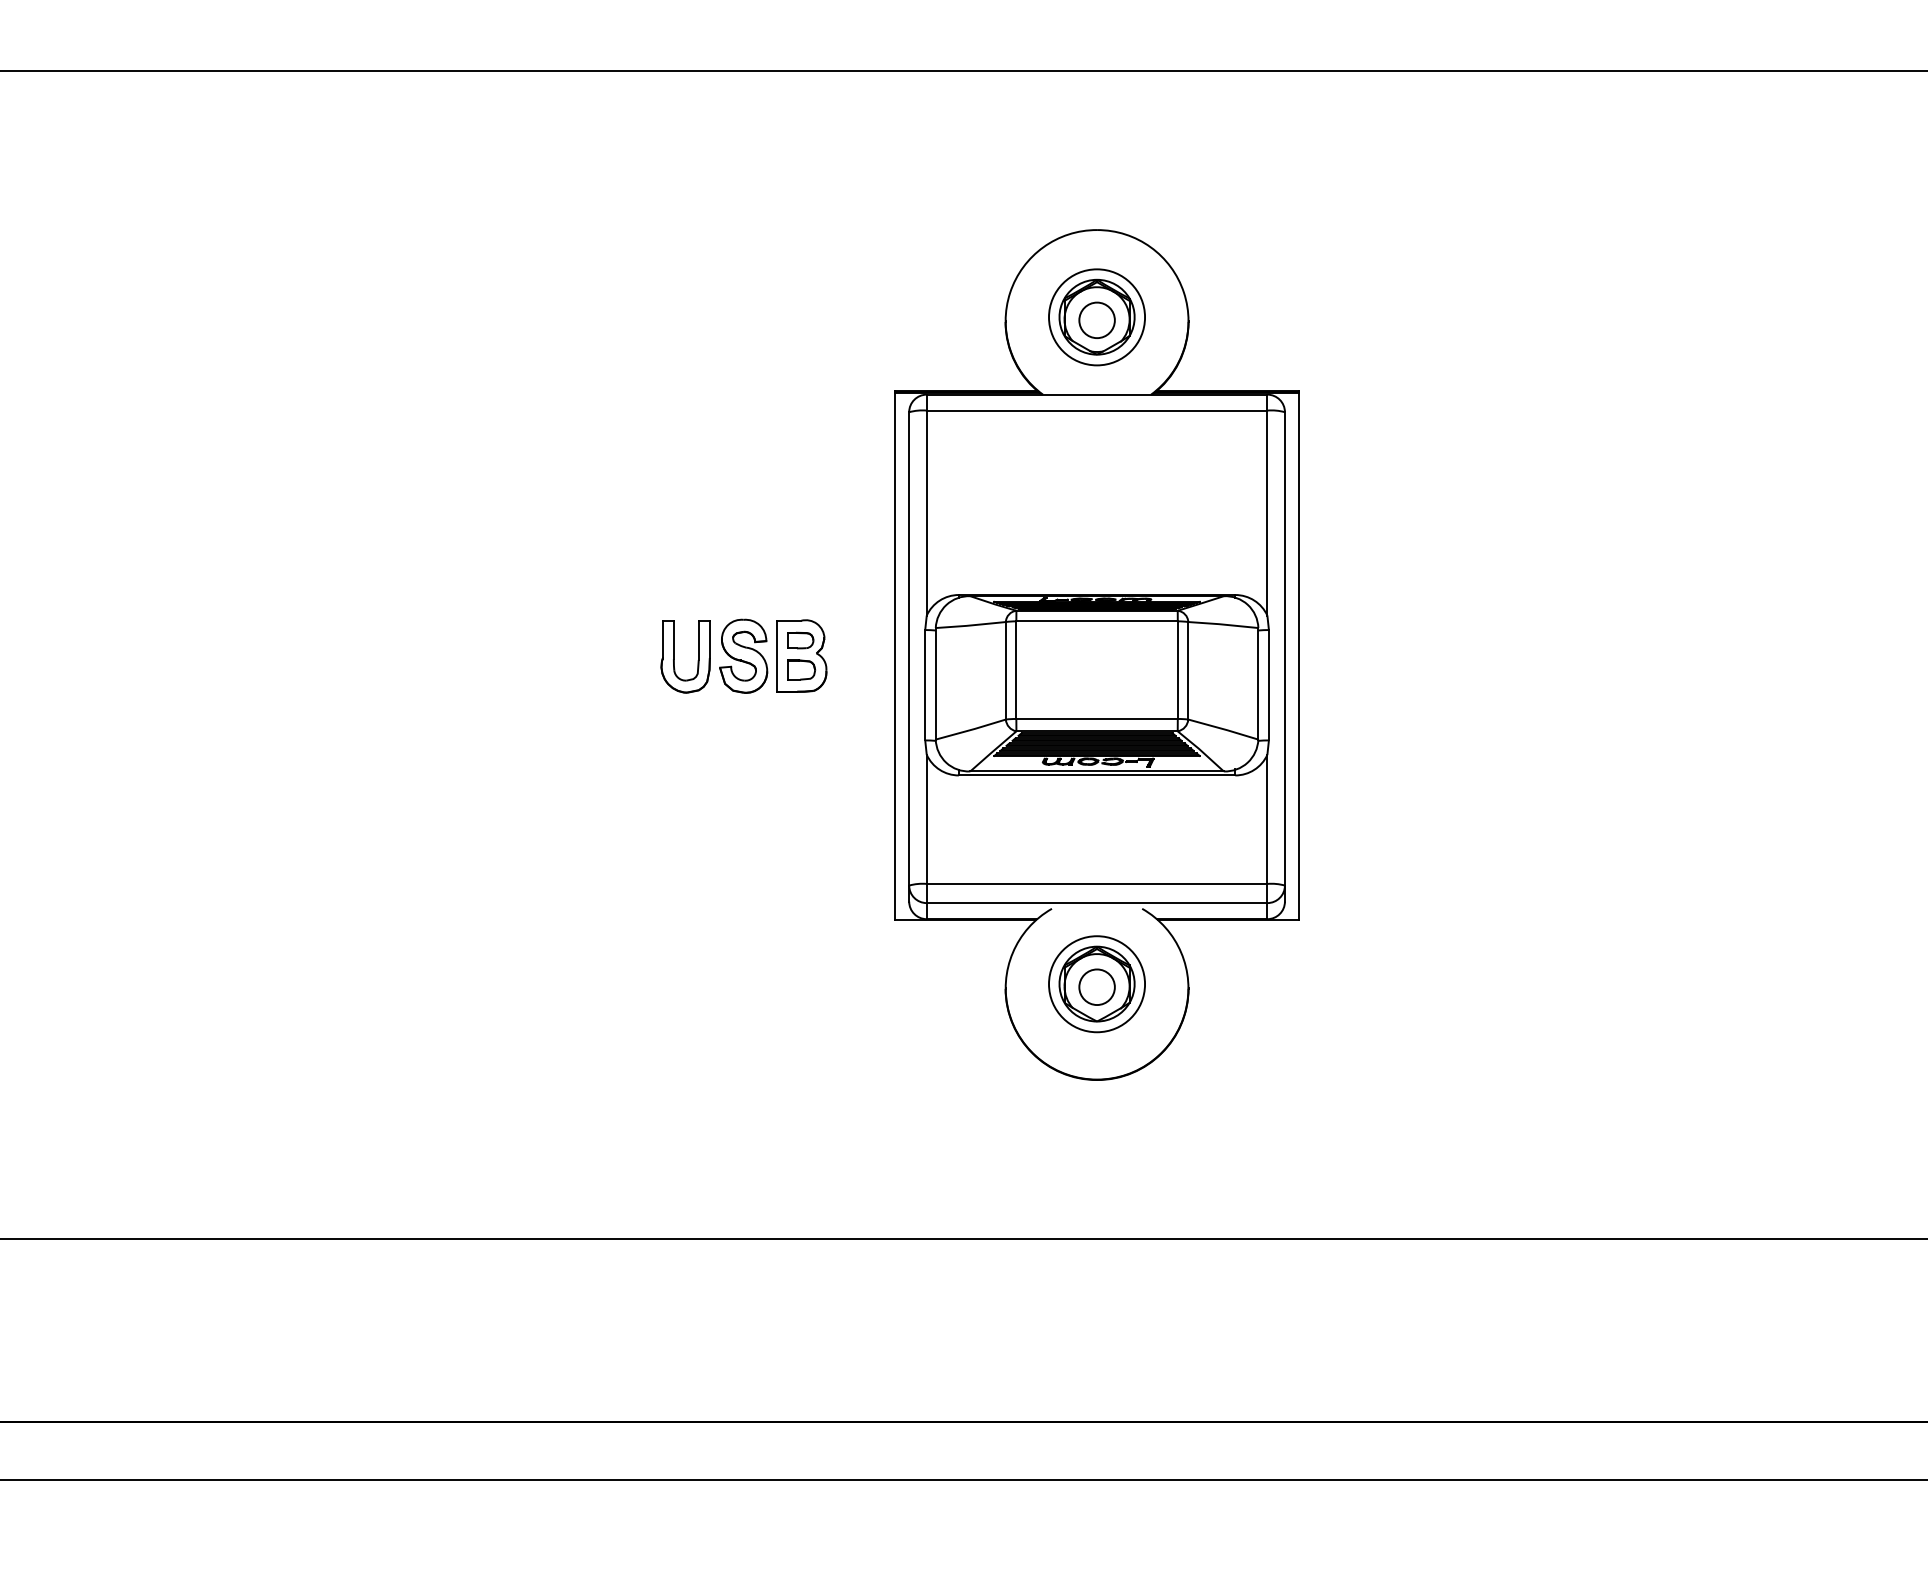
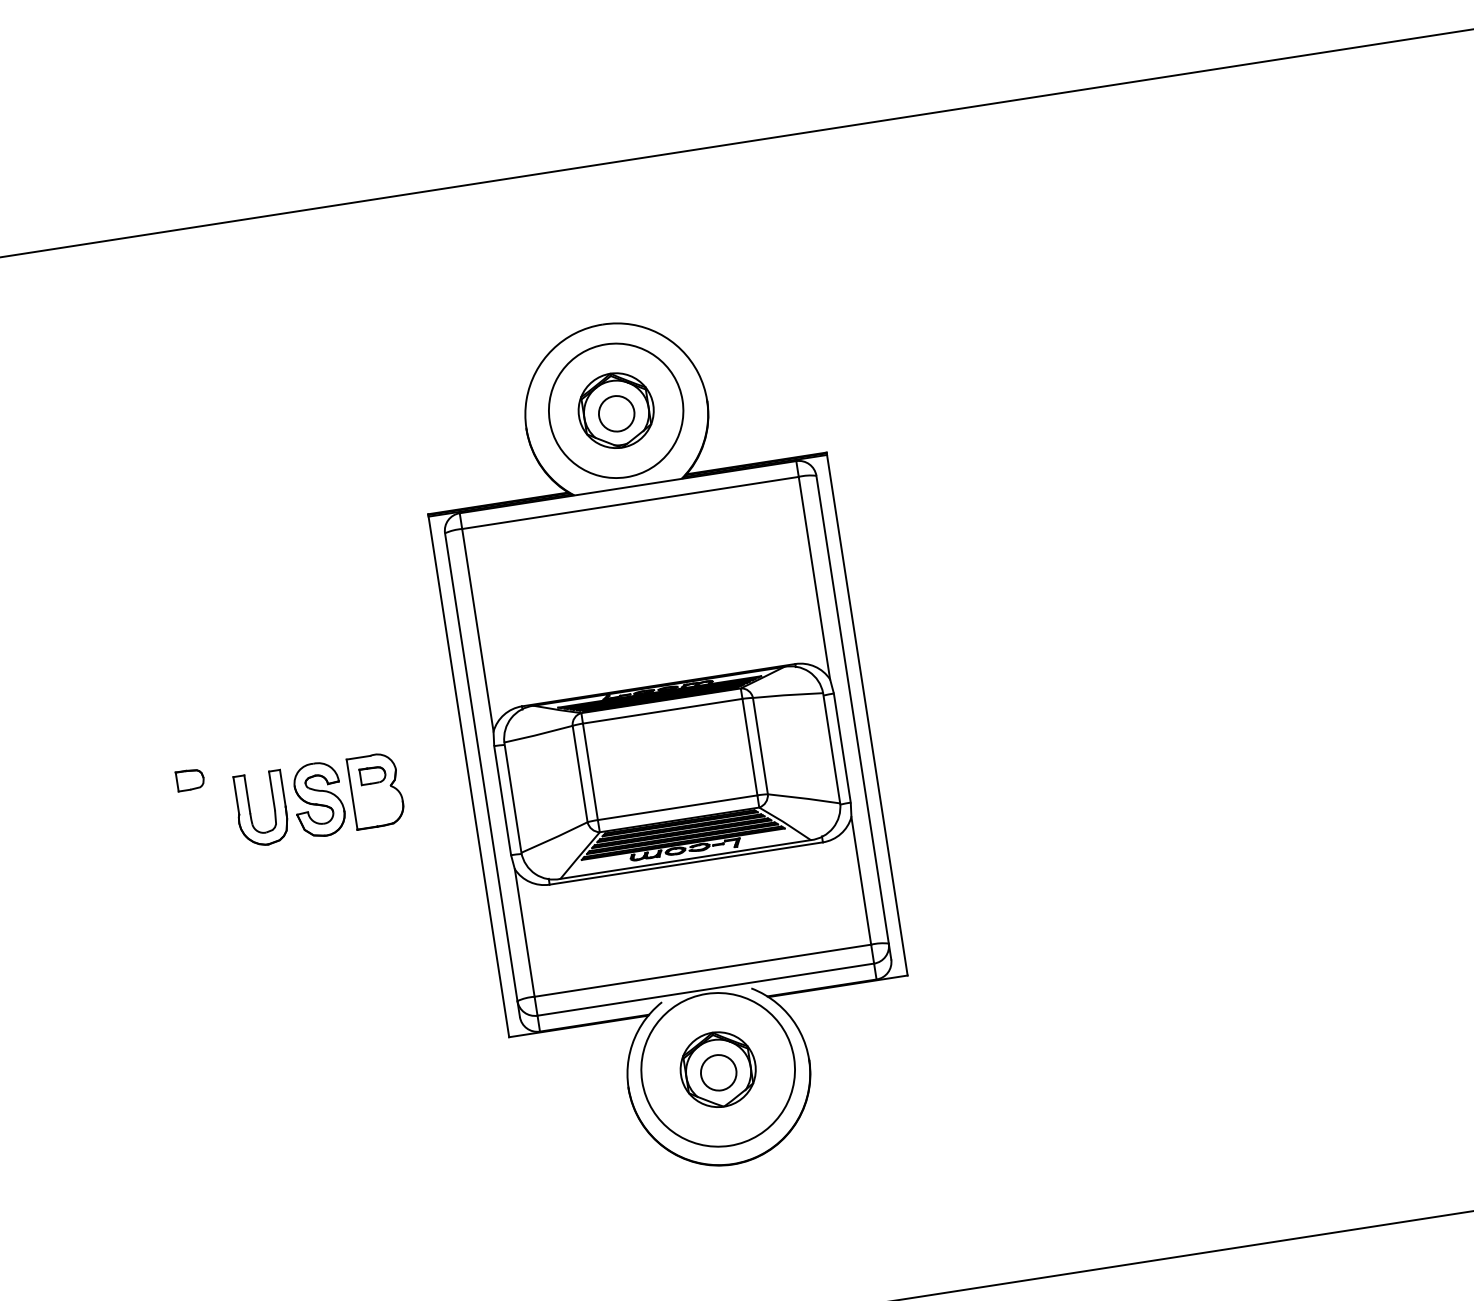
circle: (1097, 317) -> (616, 410), size x1.4
part: (801, 669) -> (190, 779), moved
circle: (1097, 984) -> (718, 1070), size x1.6

